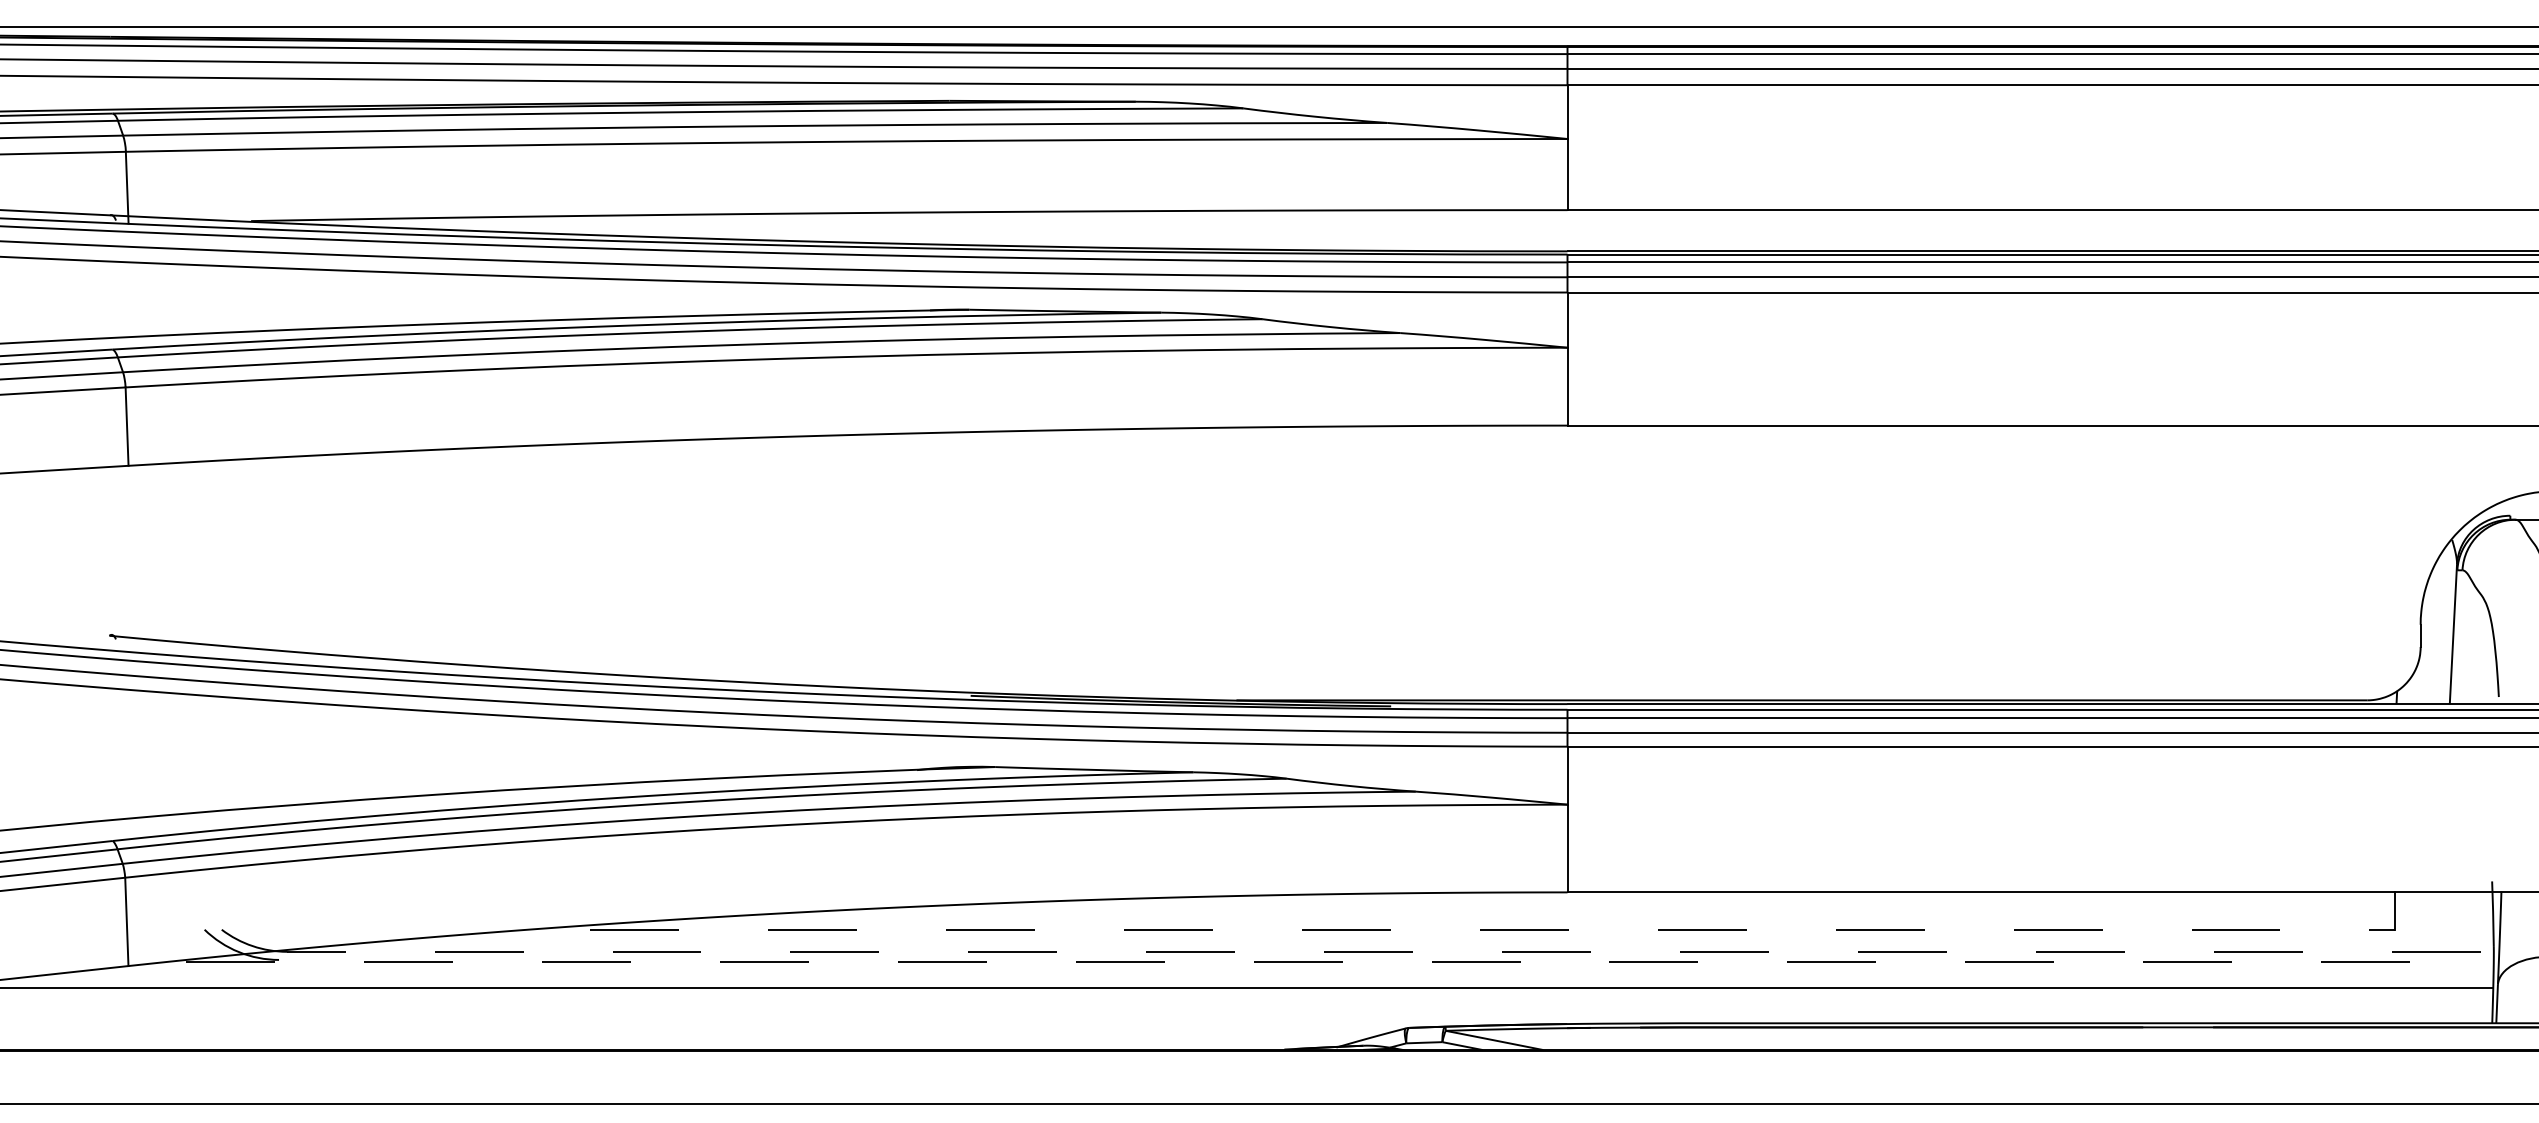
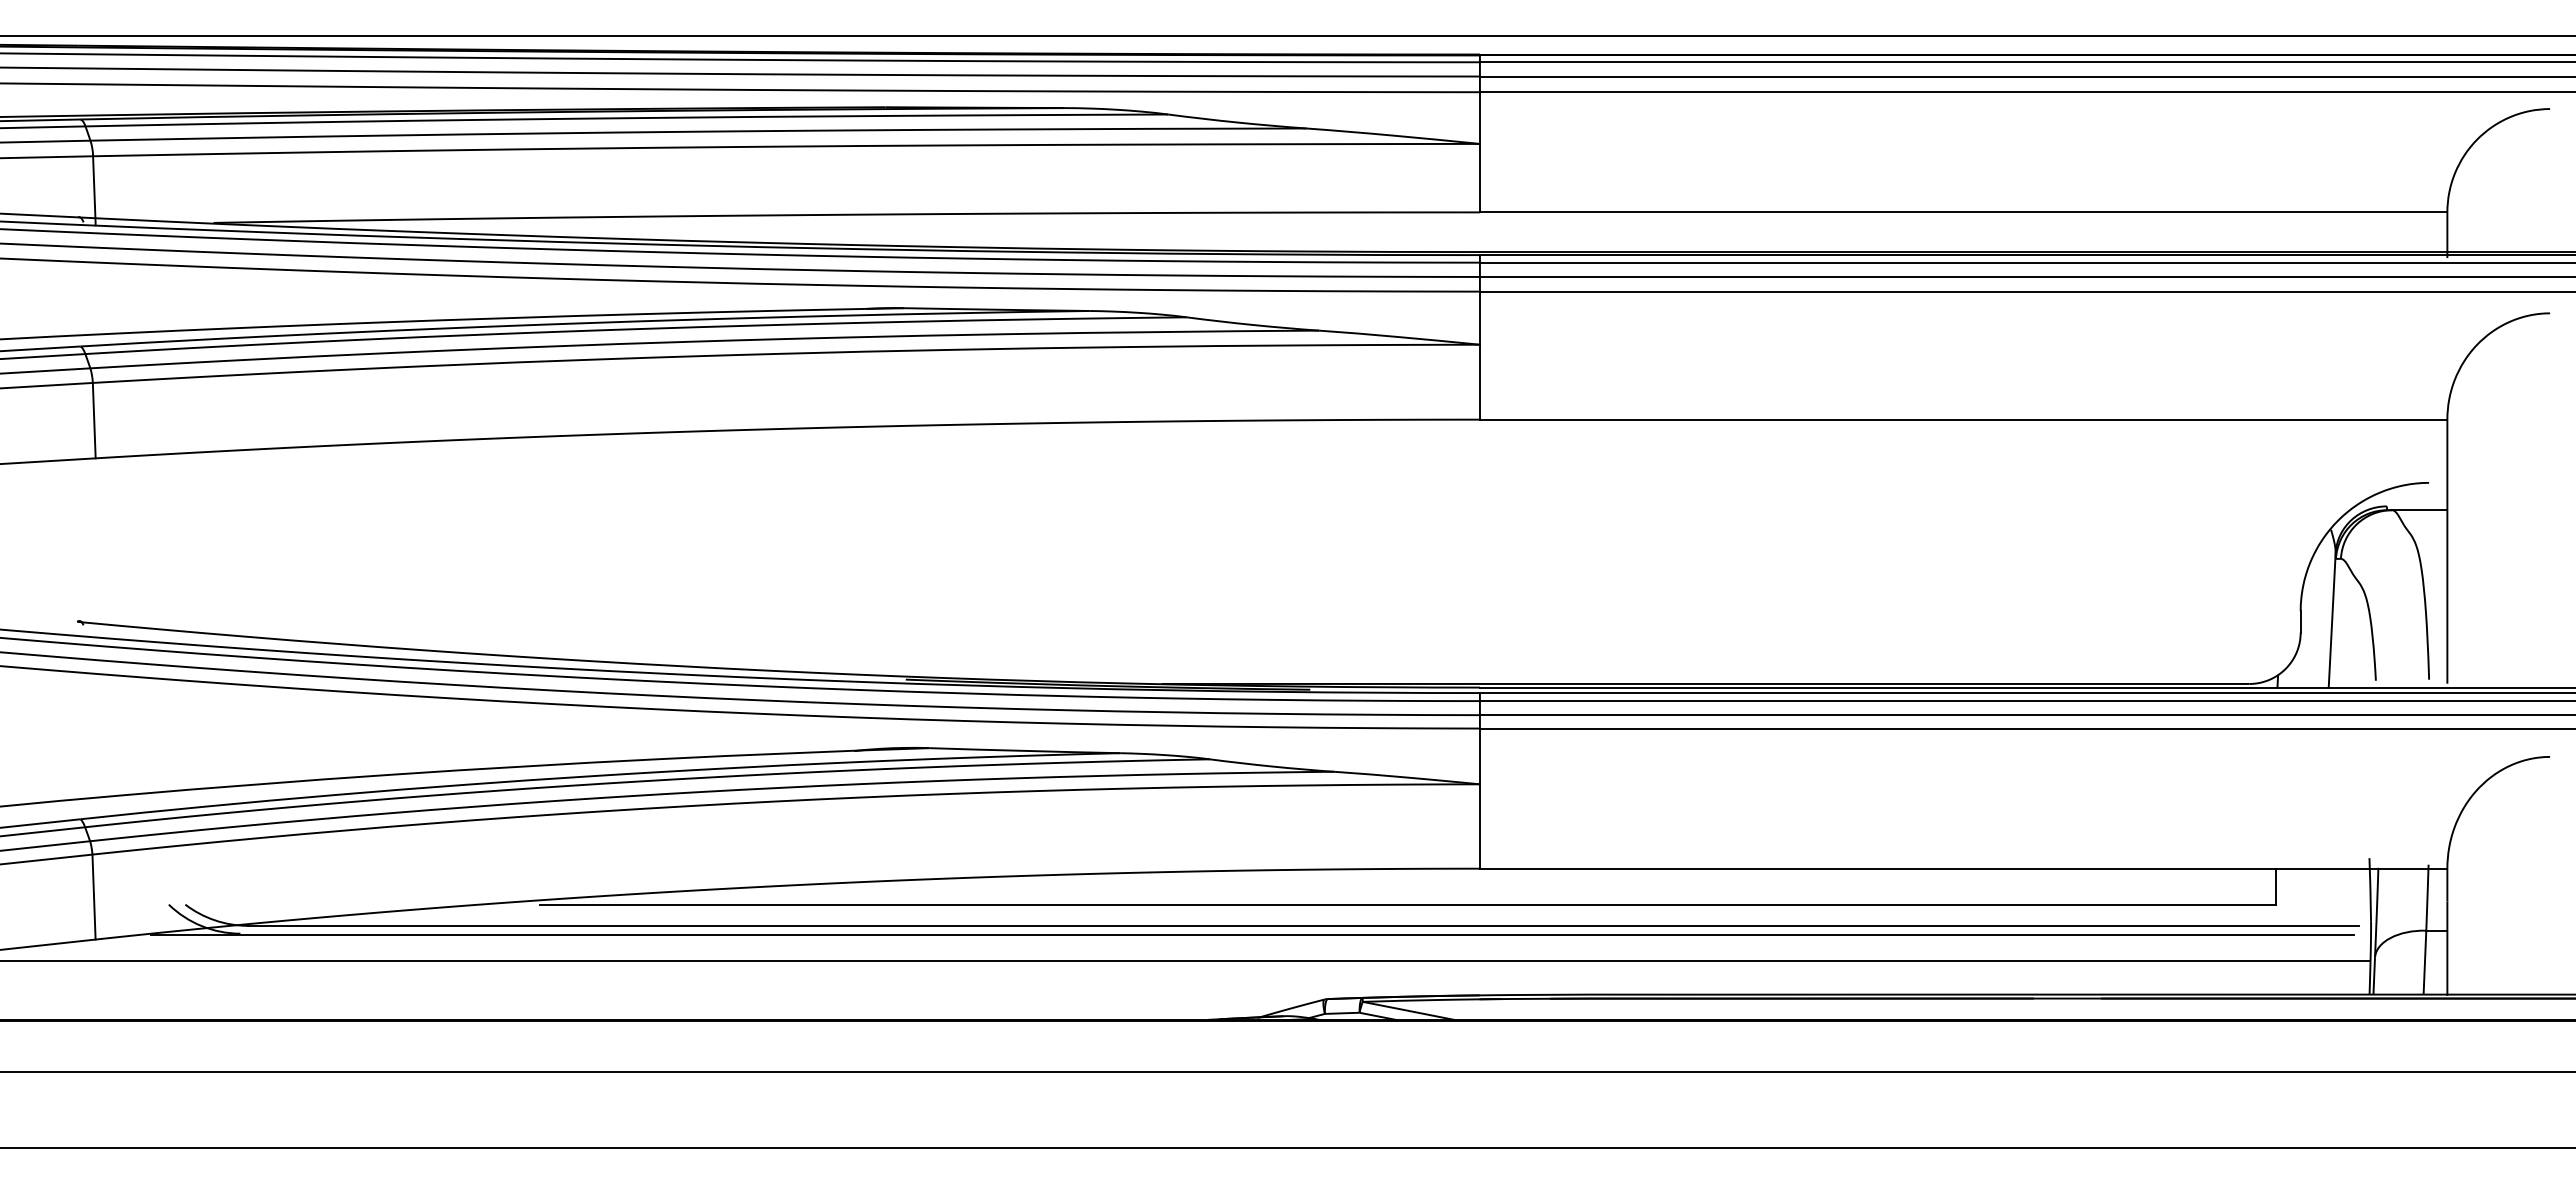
line: (1493, 929) -> (1408, 904), dashed -> solid
line: (1383, 951) -> (1302, 925), dashed -> solid
line: (1331, 961) -> (1252, 935), dashed -> solid

